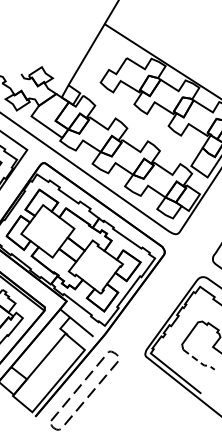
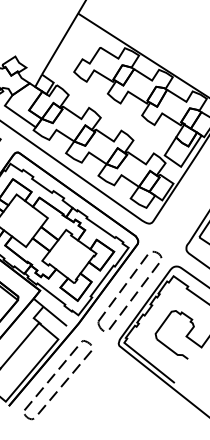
part: (156, 301) -> (129, 290), added
line: (199, 362) -> (172, 351), dashed -> solid

